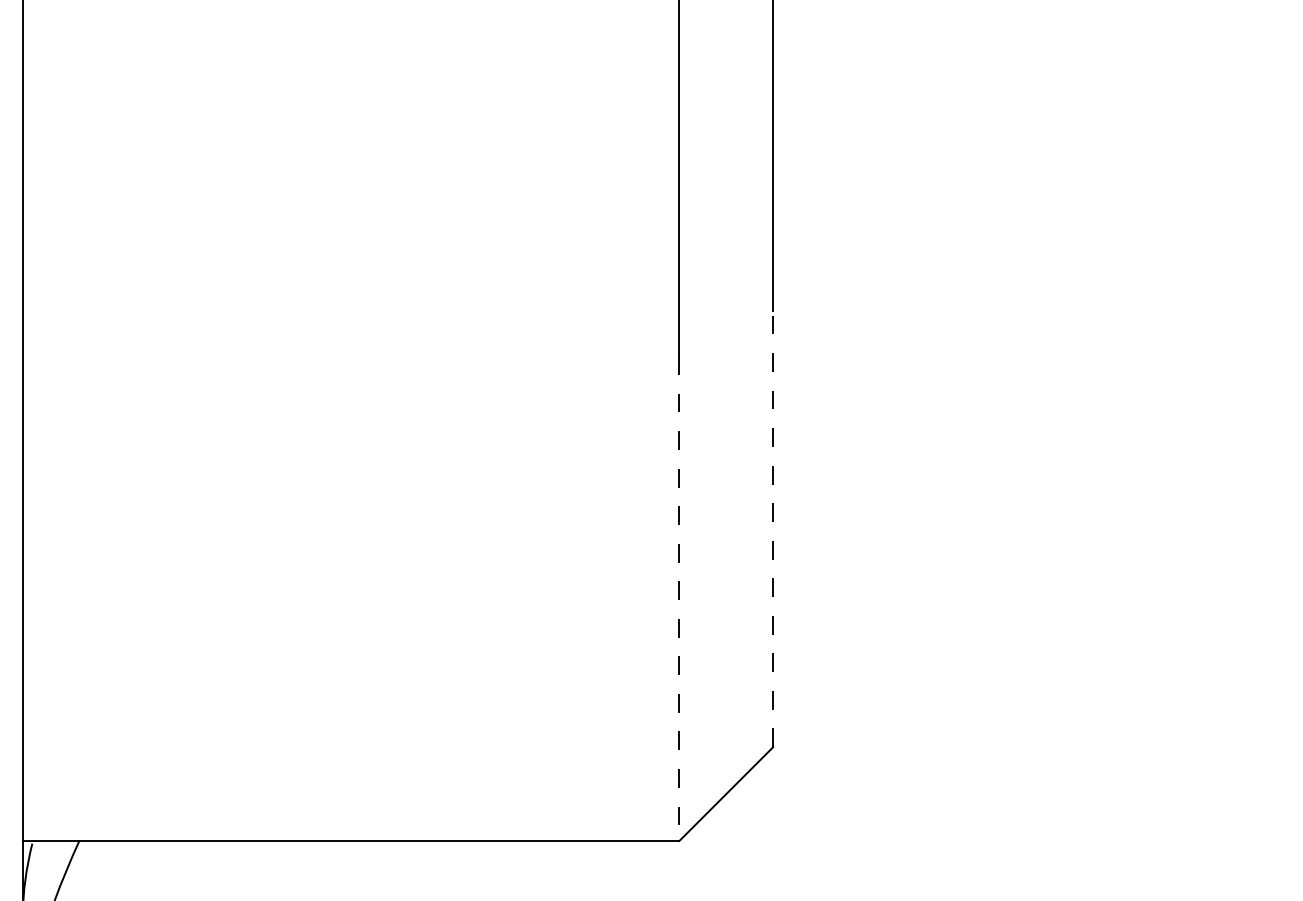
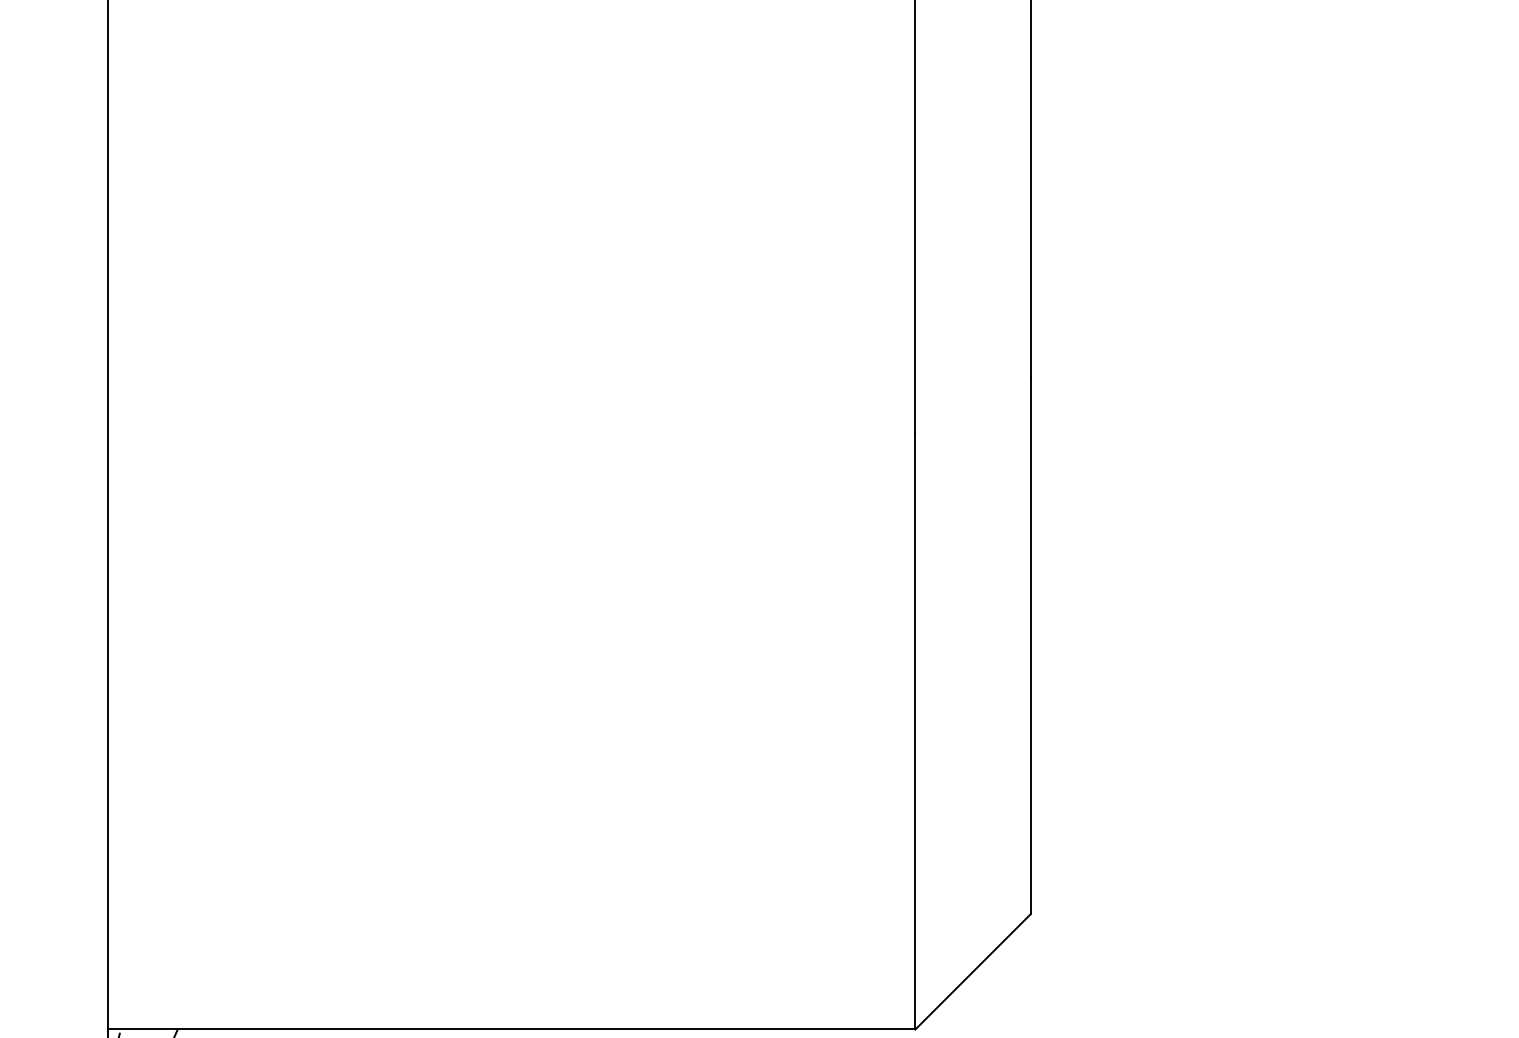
line: (773, 528) -> (1031, 645), dashed -> solid
line: (679, 599) -> (915, 732), dashed -> solid

